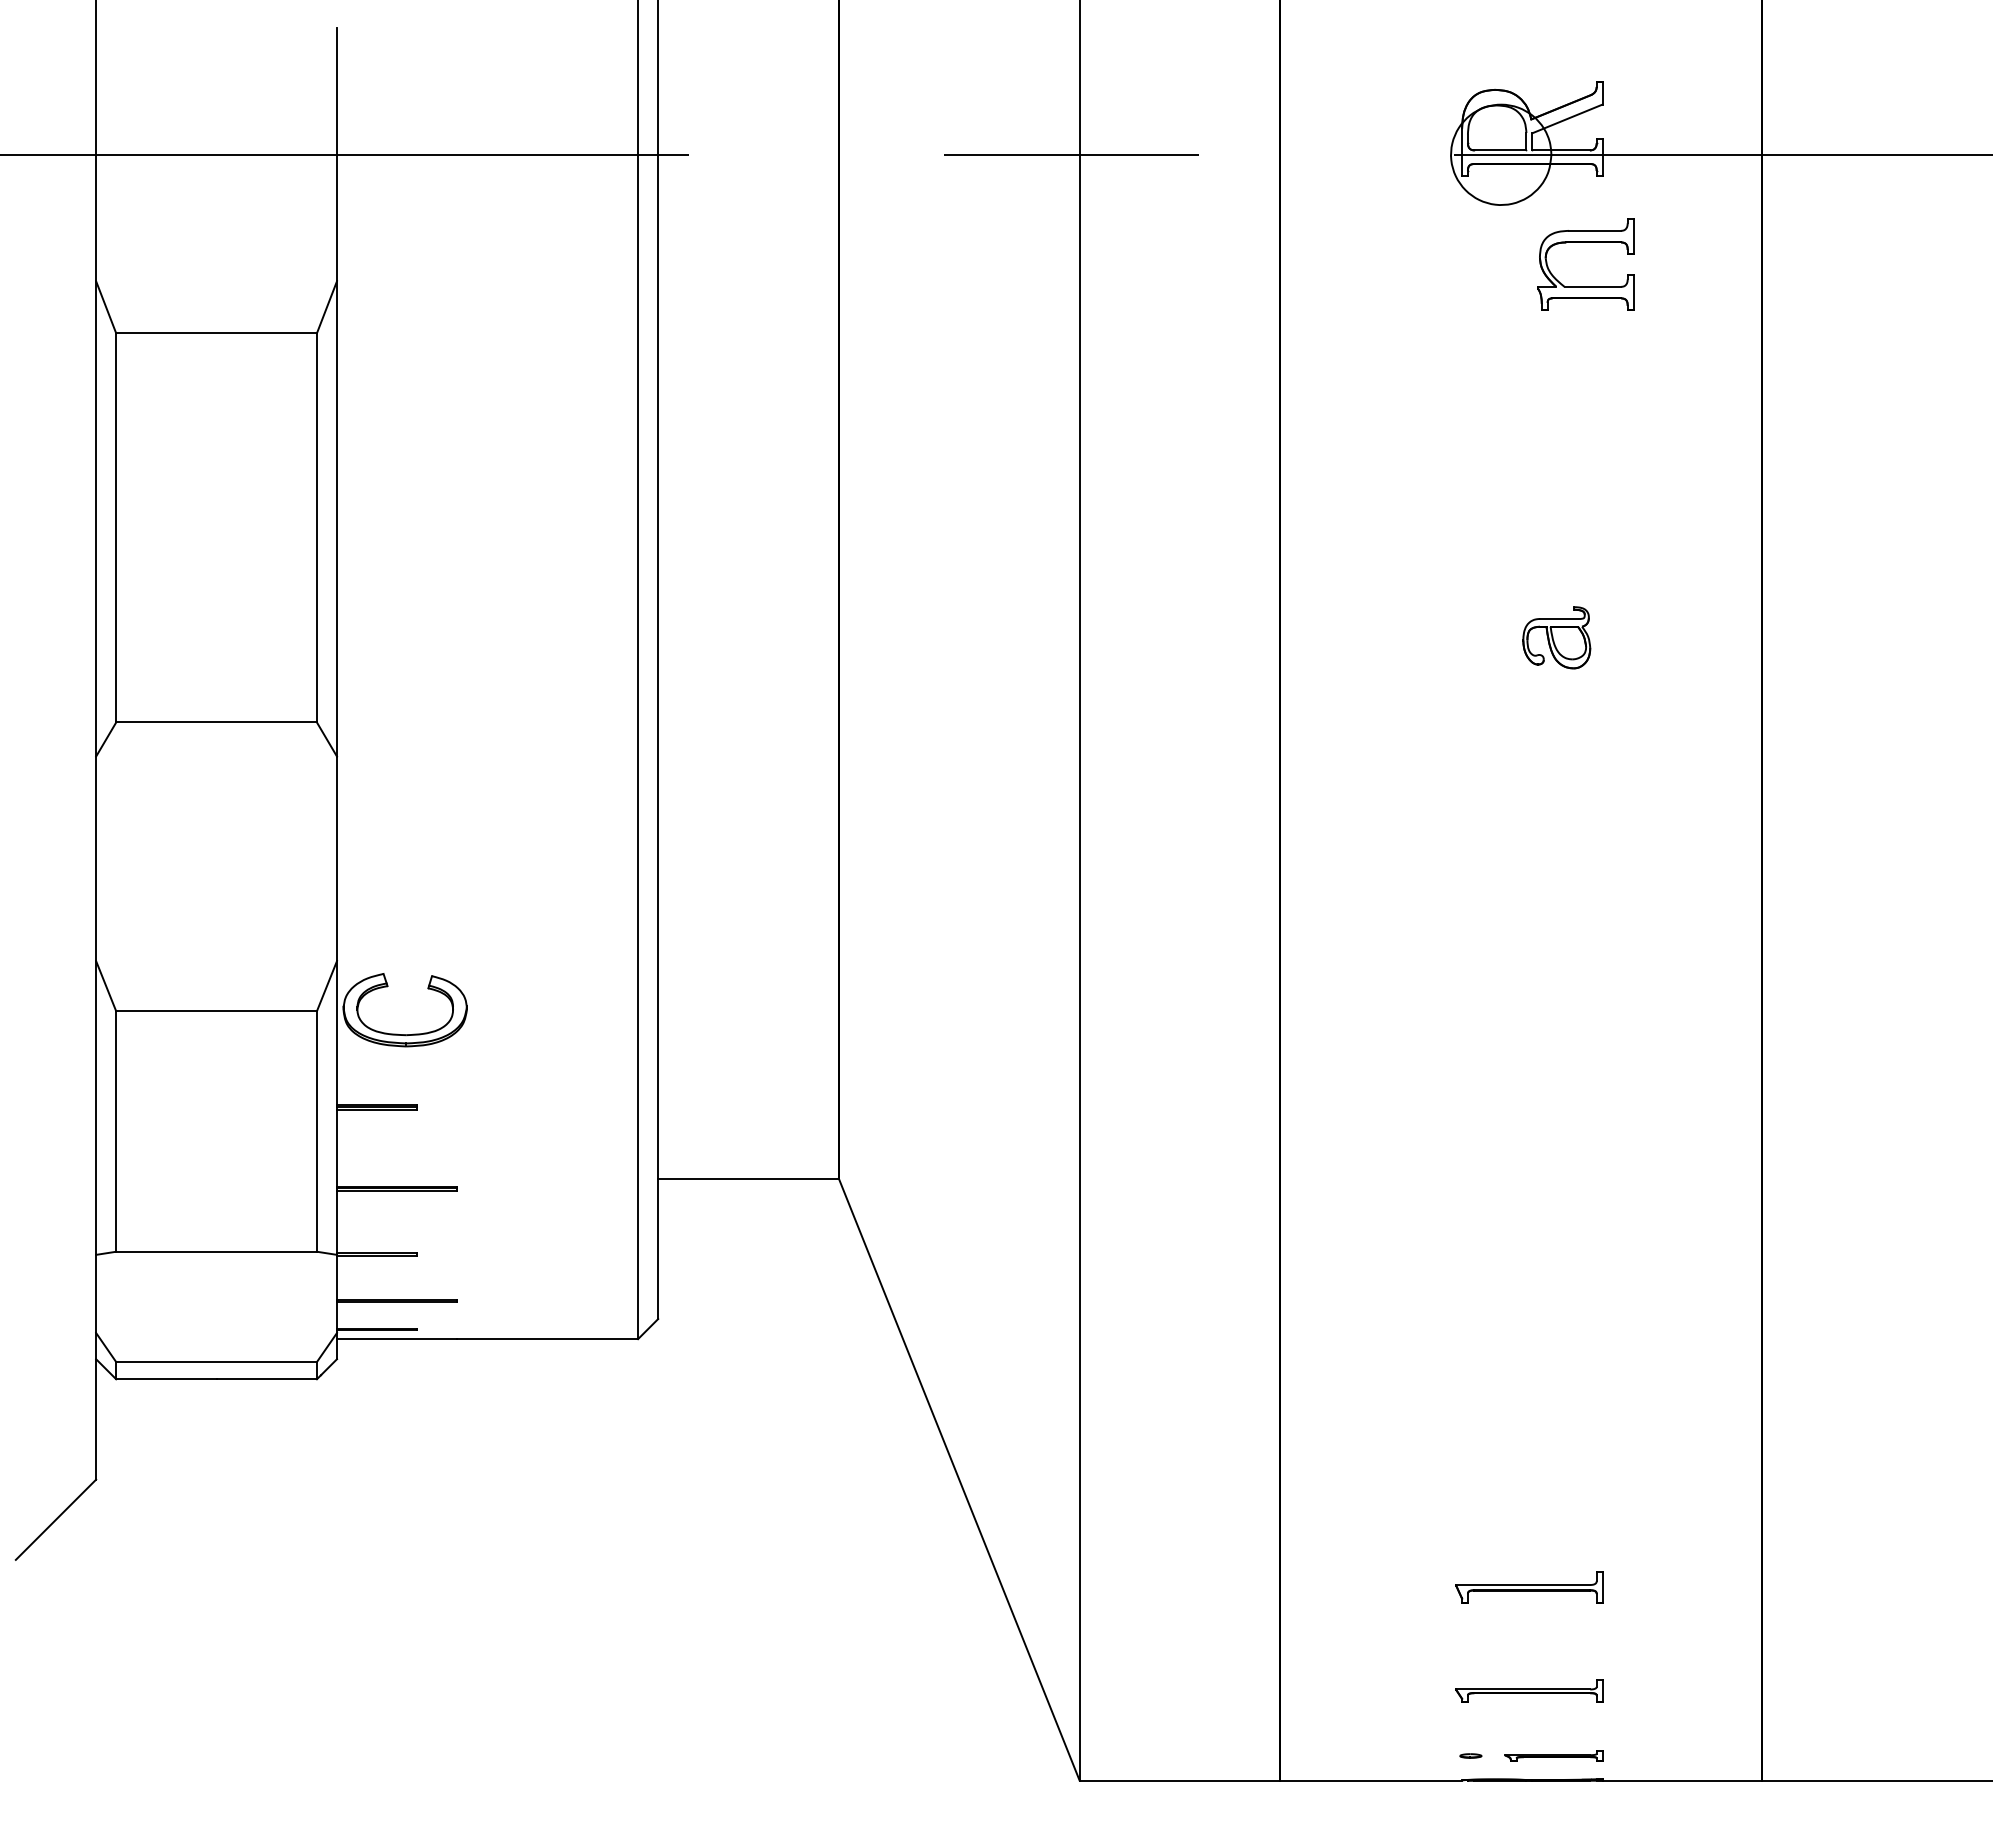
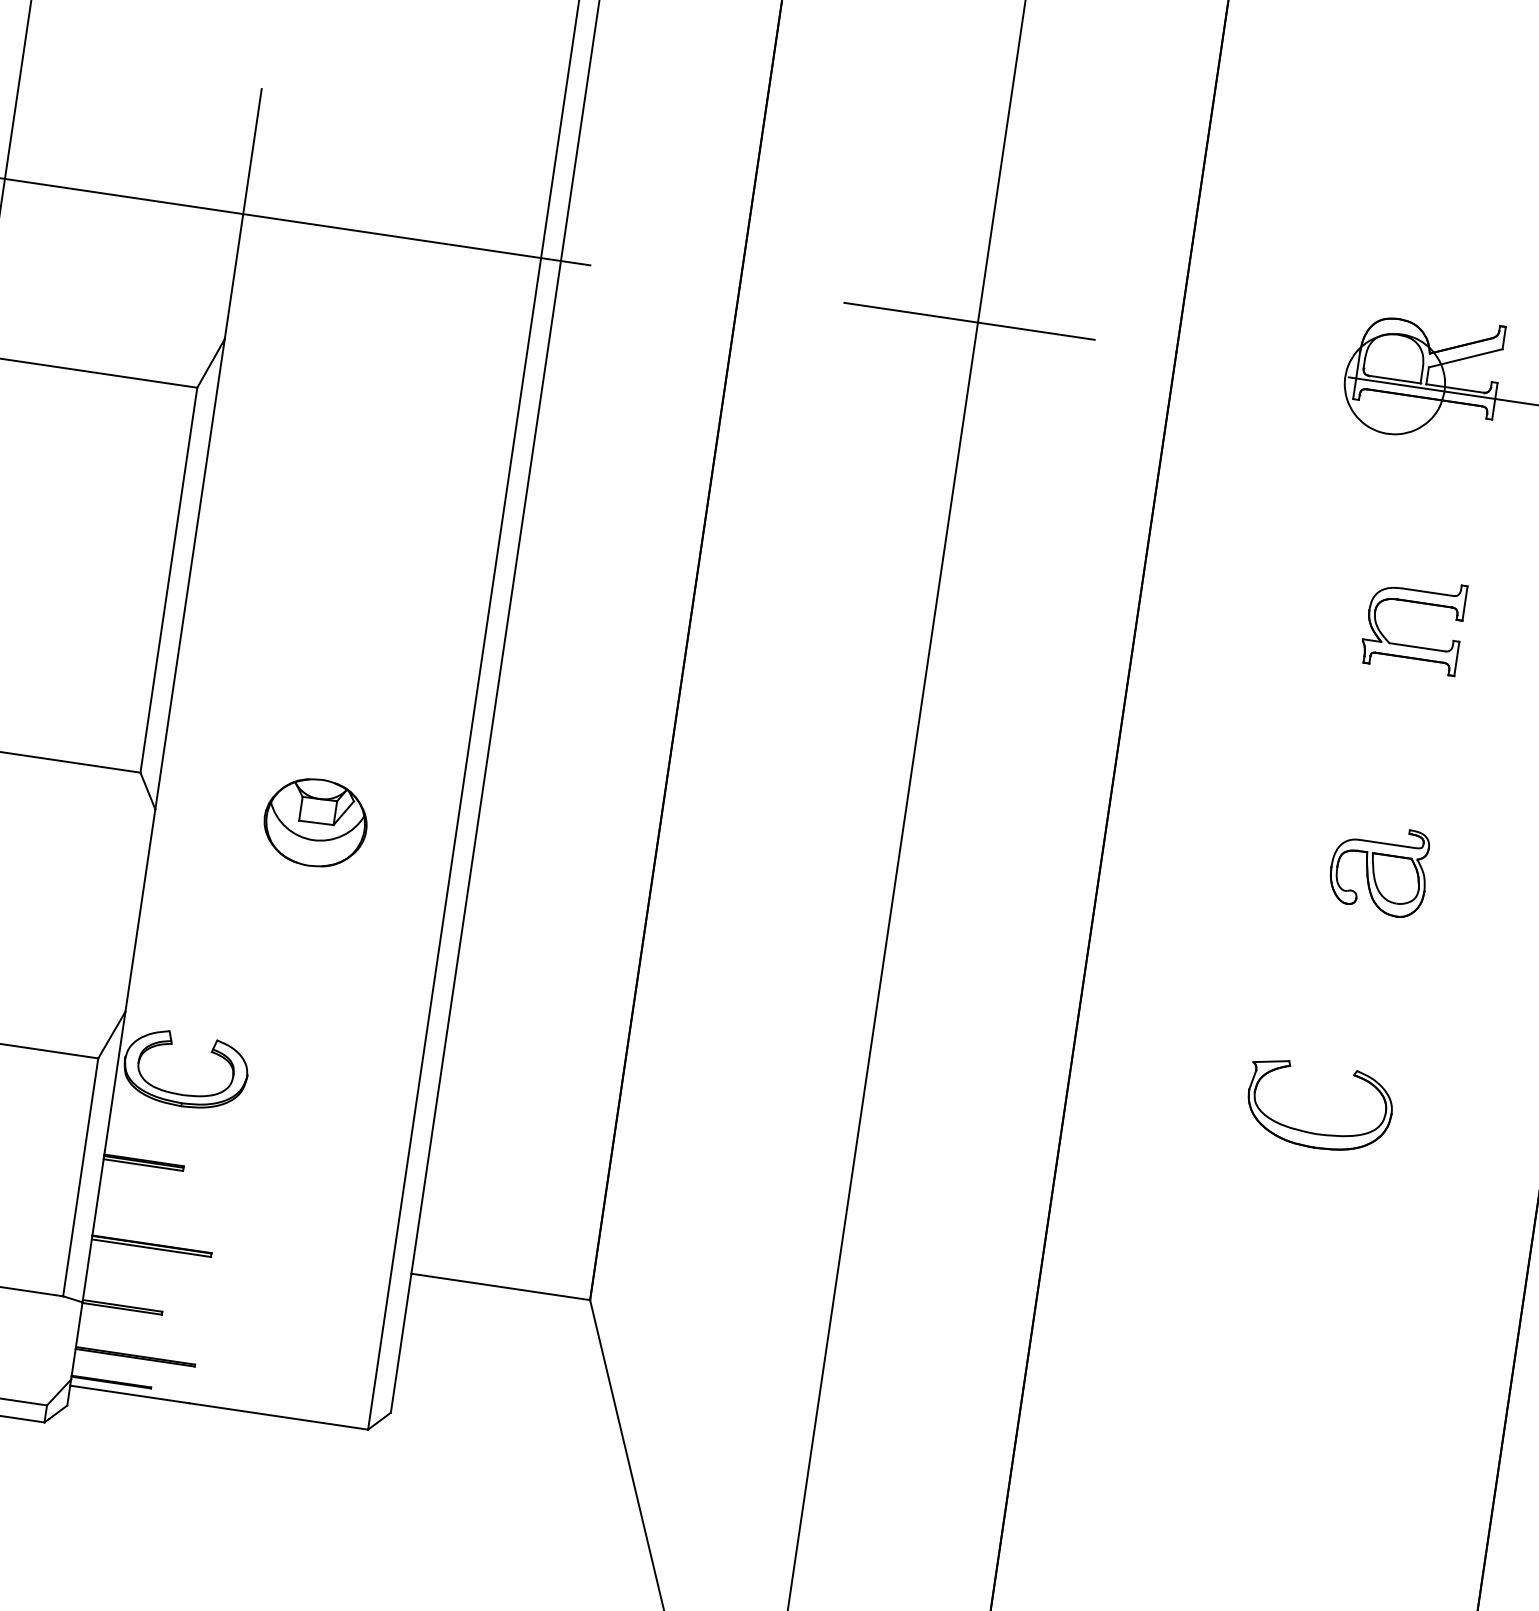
part: (1585, 242) -> (1416, 602), moved
part: (1556, 637) -> (1379, 869), size x1.43
part: (497, 746) -> (315, 822), added
part: (1525, 906) -> (1309, 1131), added

